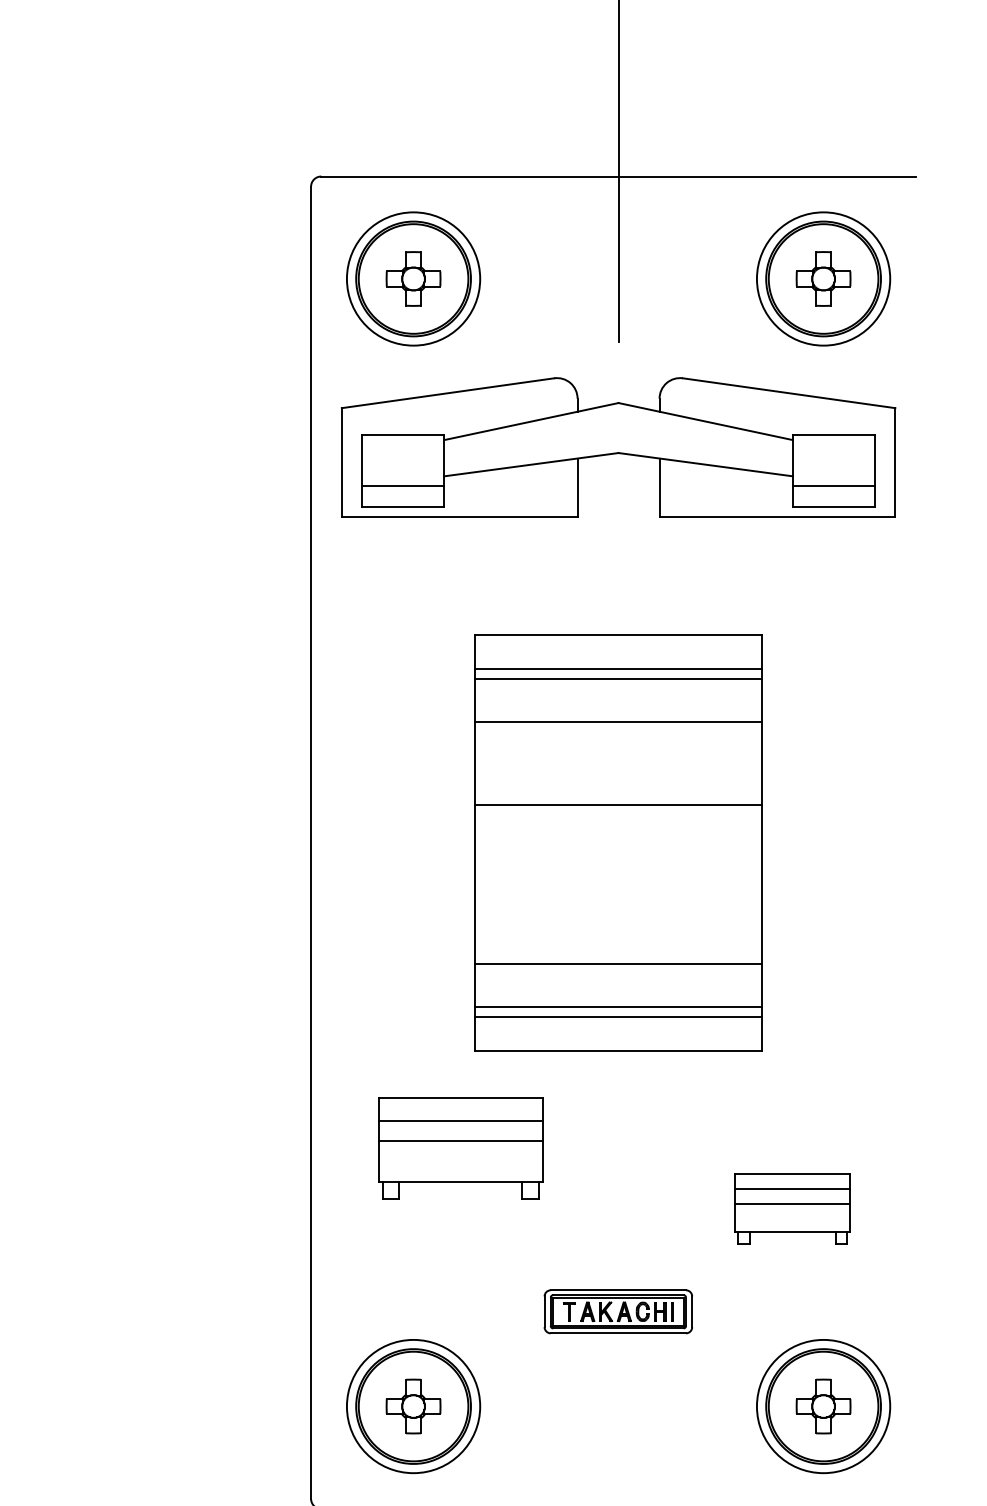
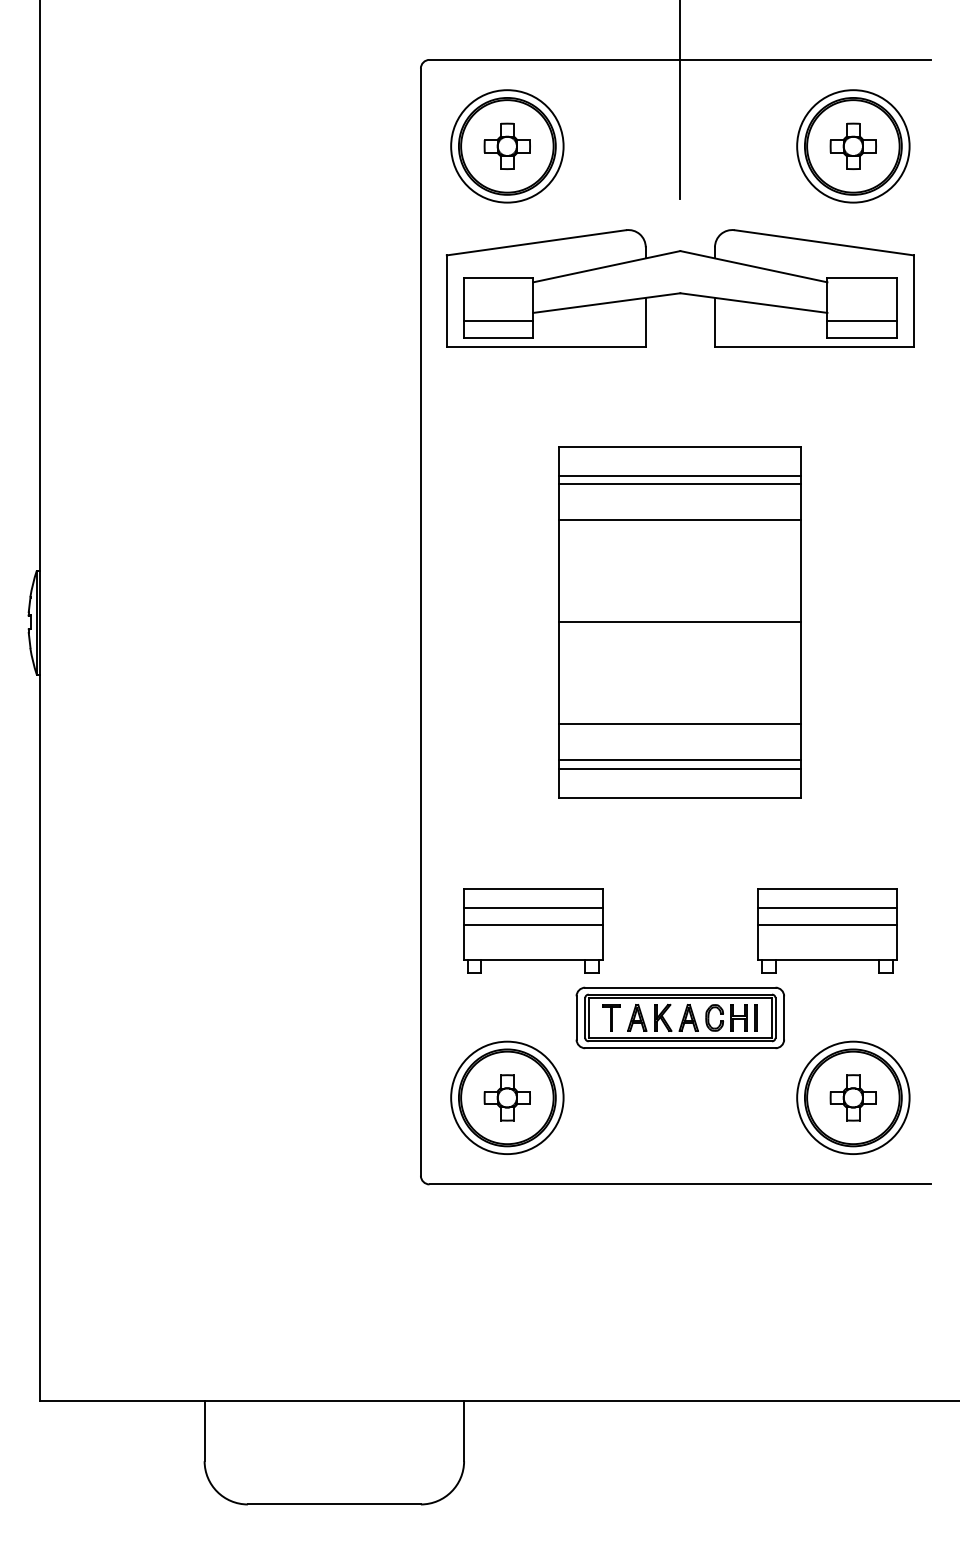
line: (618, 805) -> (680, 622), moved
part: (461, 1147) -> (533, 930), moved
part: (792, 1208) -> (827, 930), size x1.43
part: (617, 1311) -> (679, 1017), size x1.67

